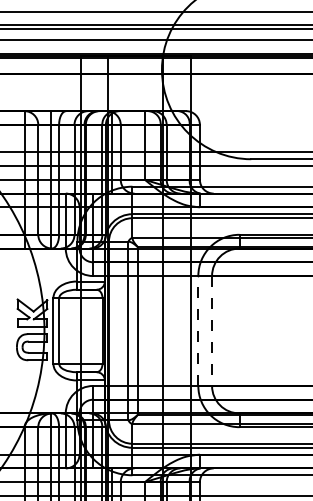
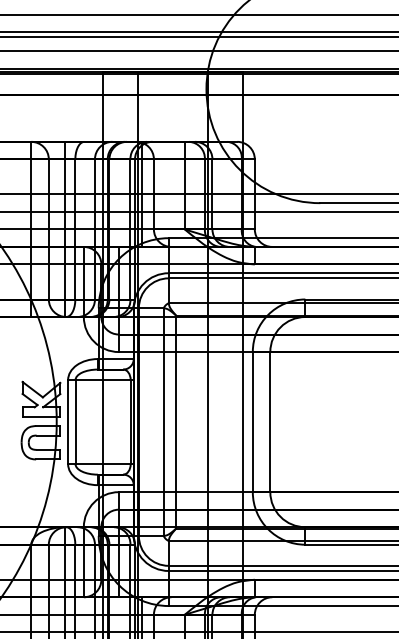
line: (198, 330) -> (253, 421), dashed -> solid
line: (212, 330) -> (270, 421), dashed -> solid

